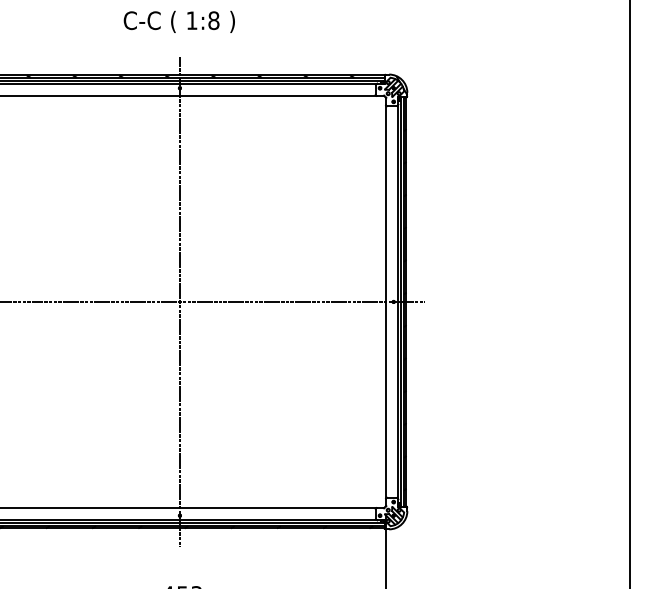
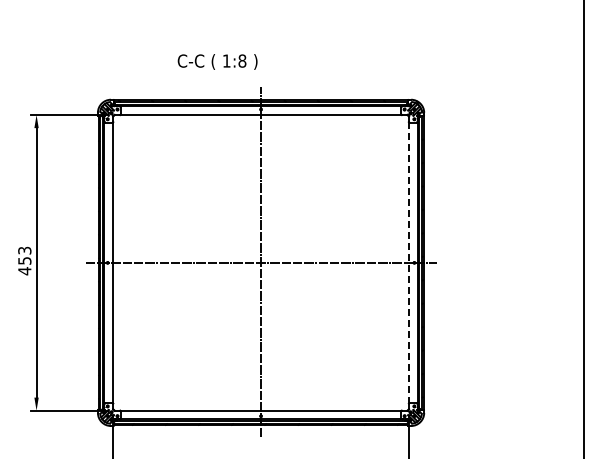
text: (179, 21) -> (217, 61), moved
line: (385, 301) -> (408, 262), solid -> dashed

